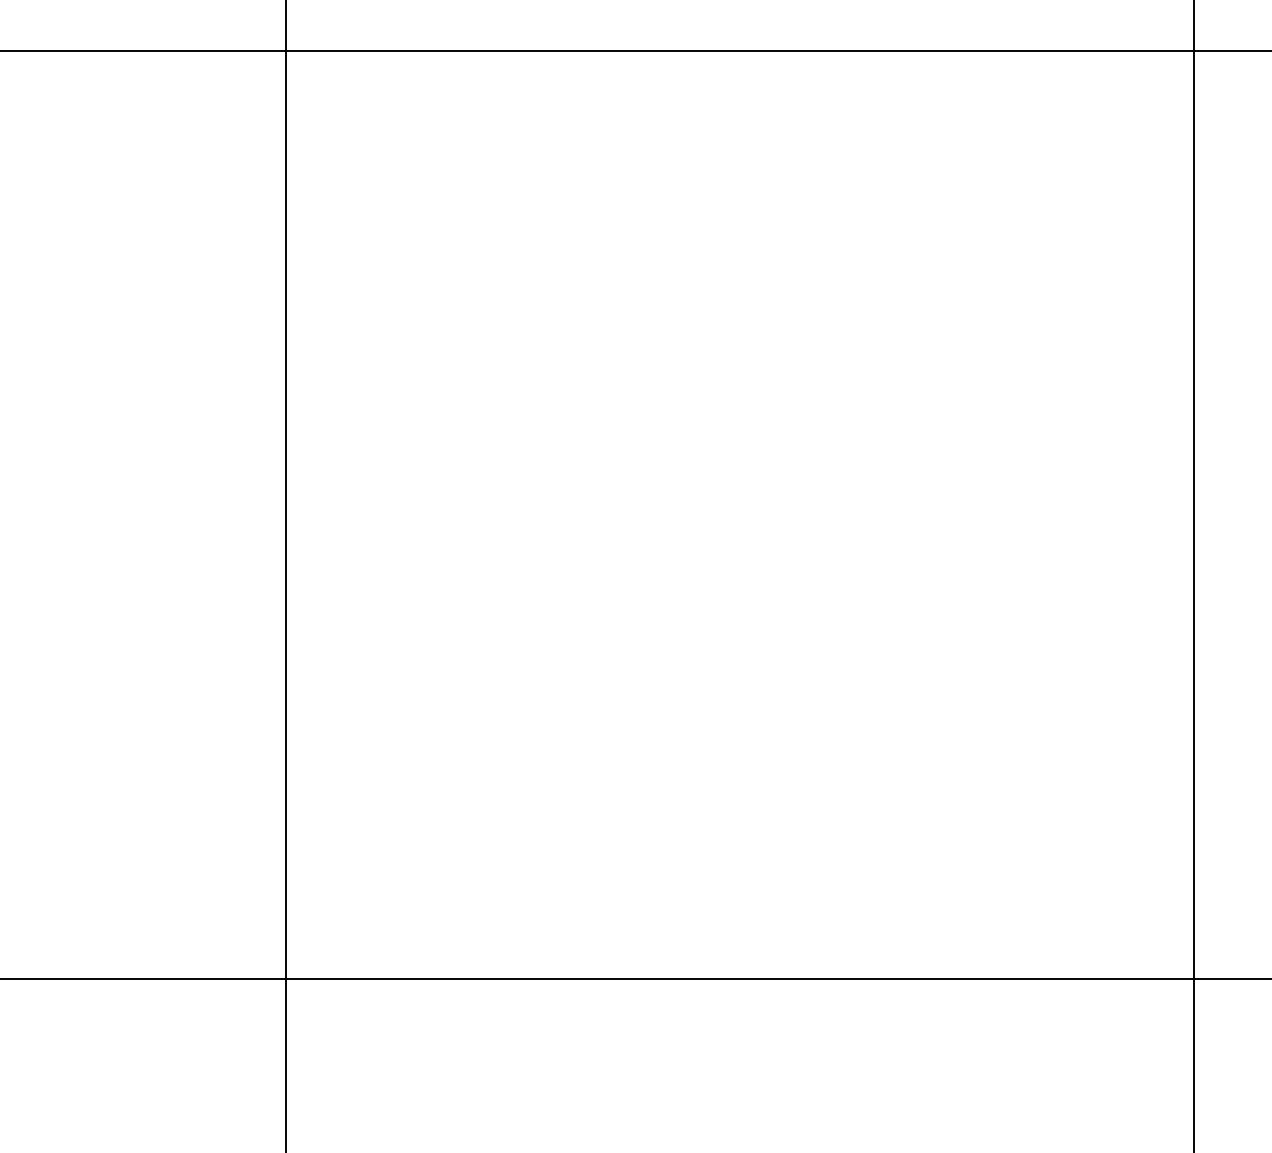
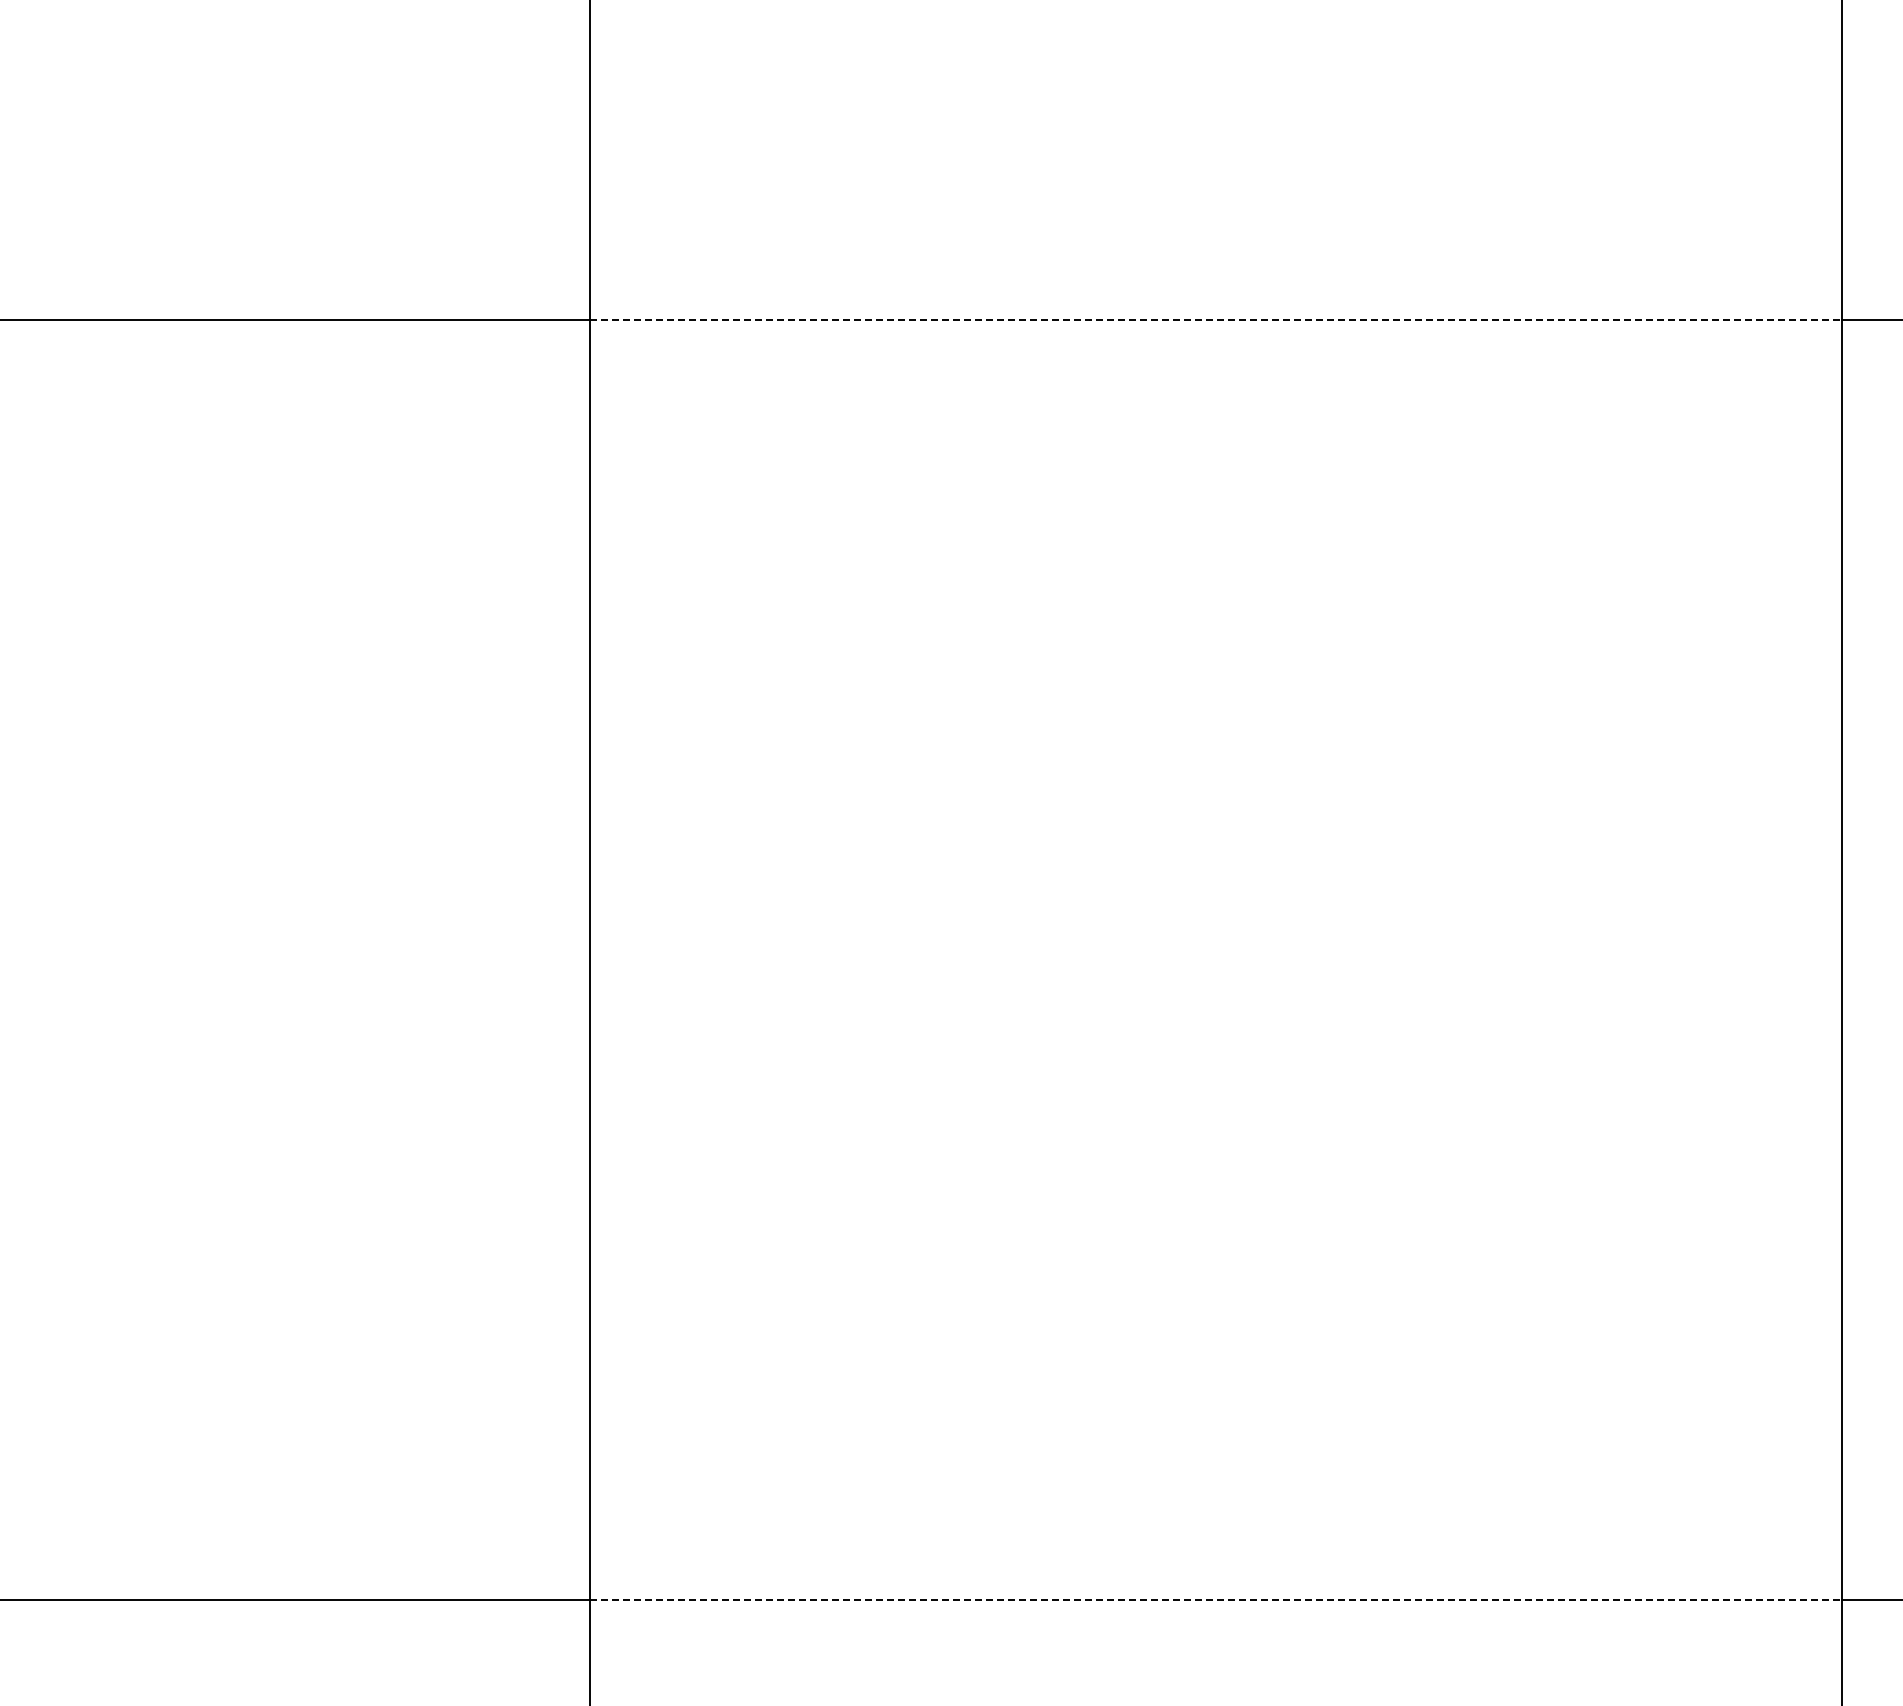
line: (740, 50) -> (1216, 320), solid -> dashed
line: (740, 978) -> (1216, 1599), solid -> dashed

